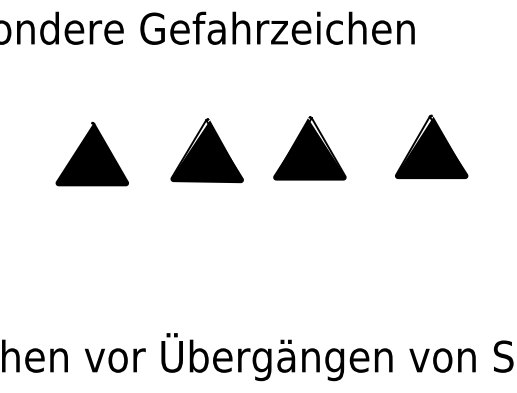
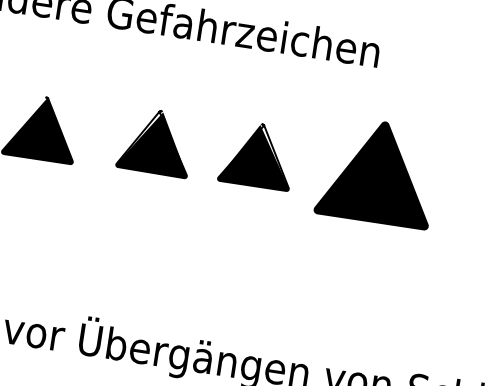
part: (431, 146) -> (378, 171), size x1.6

